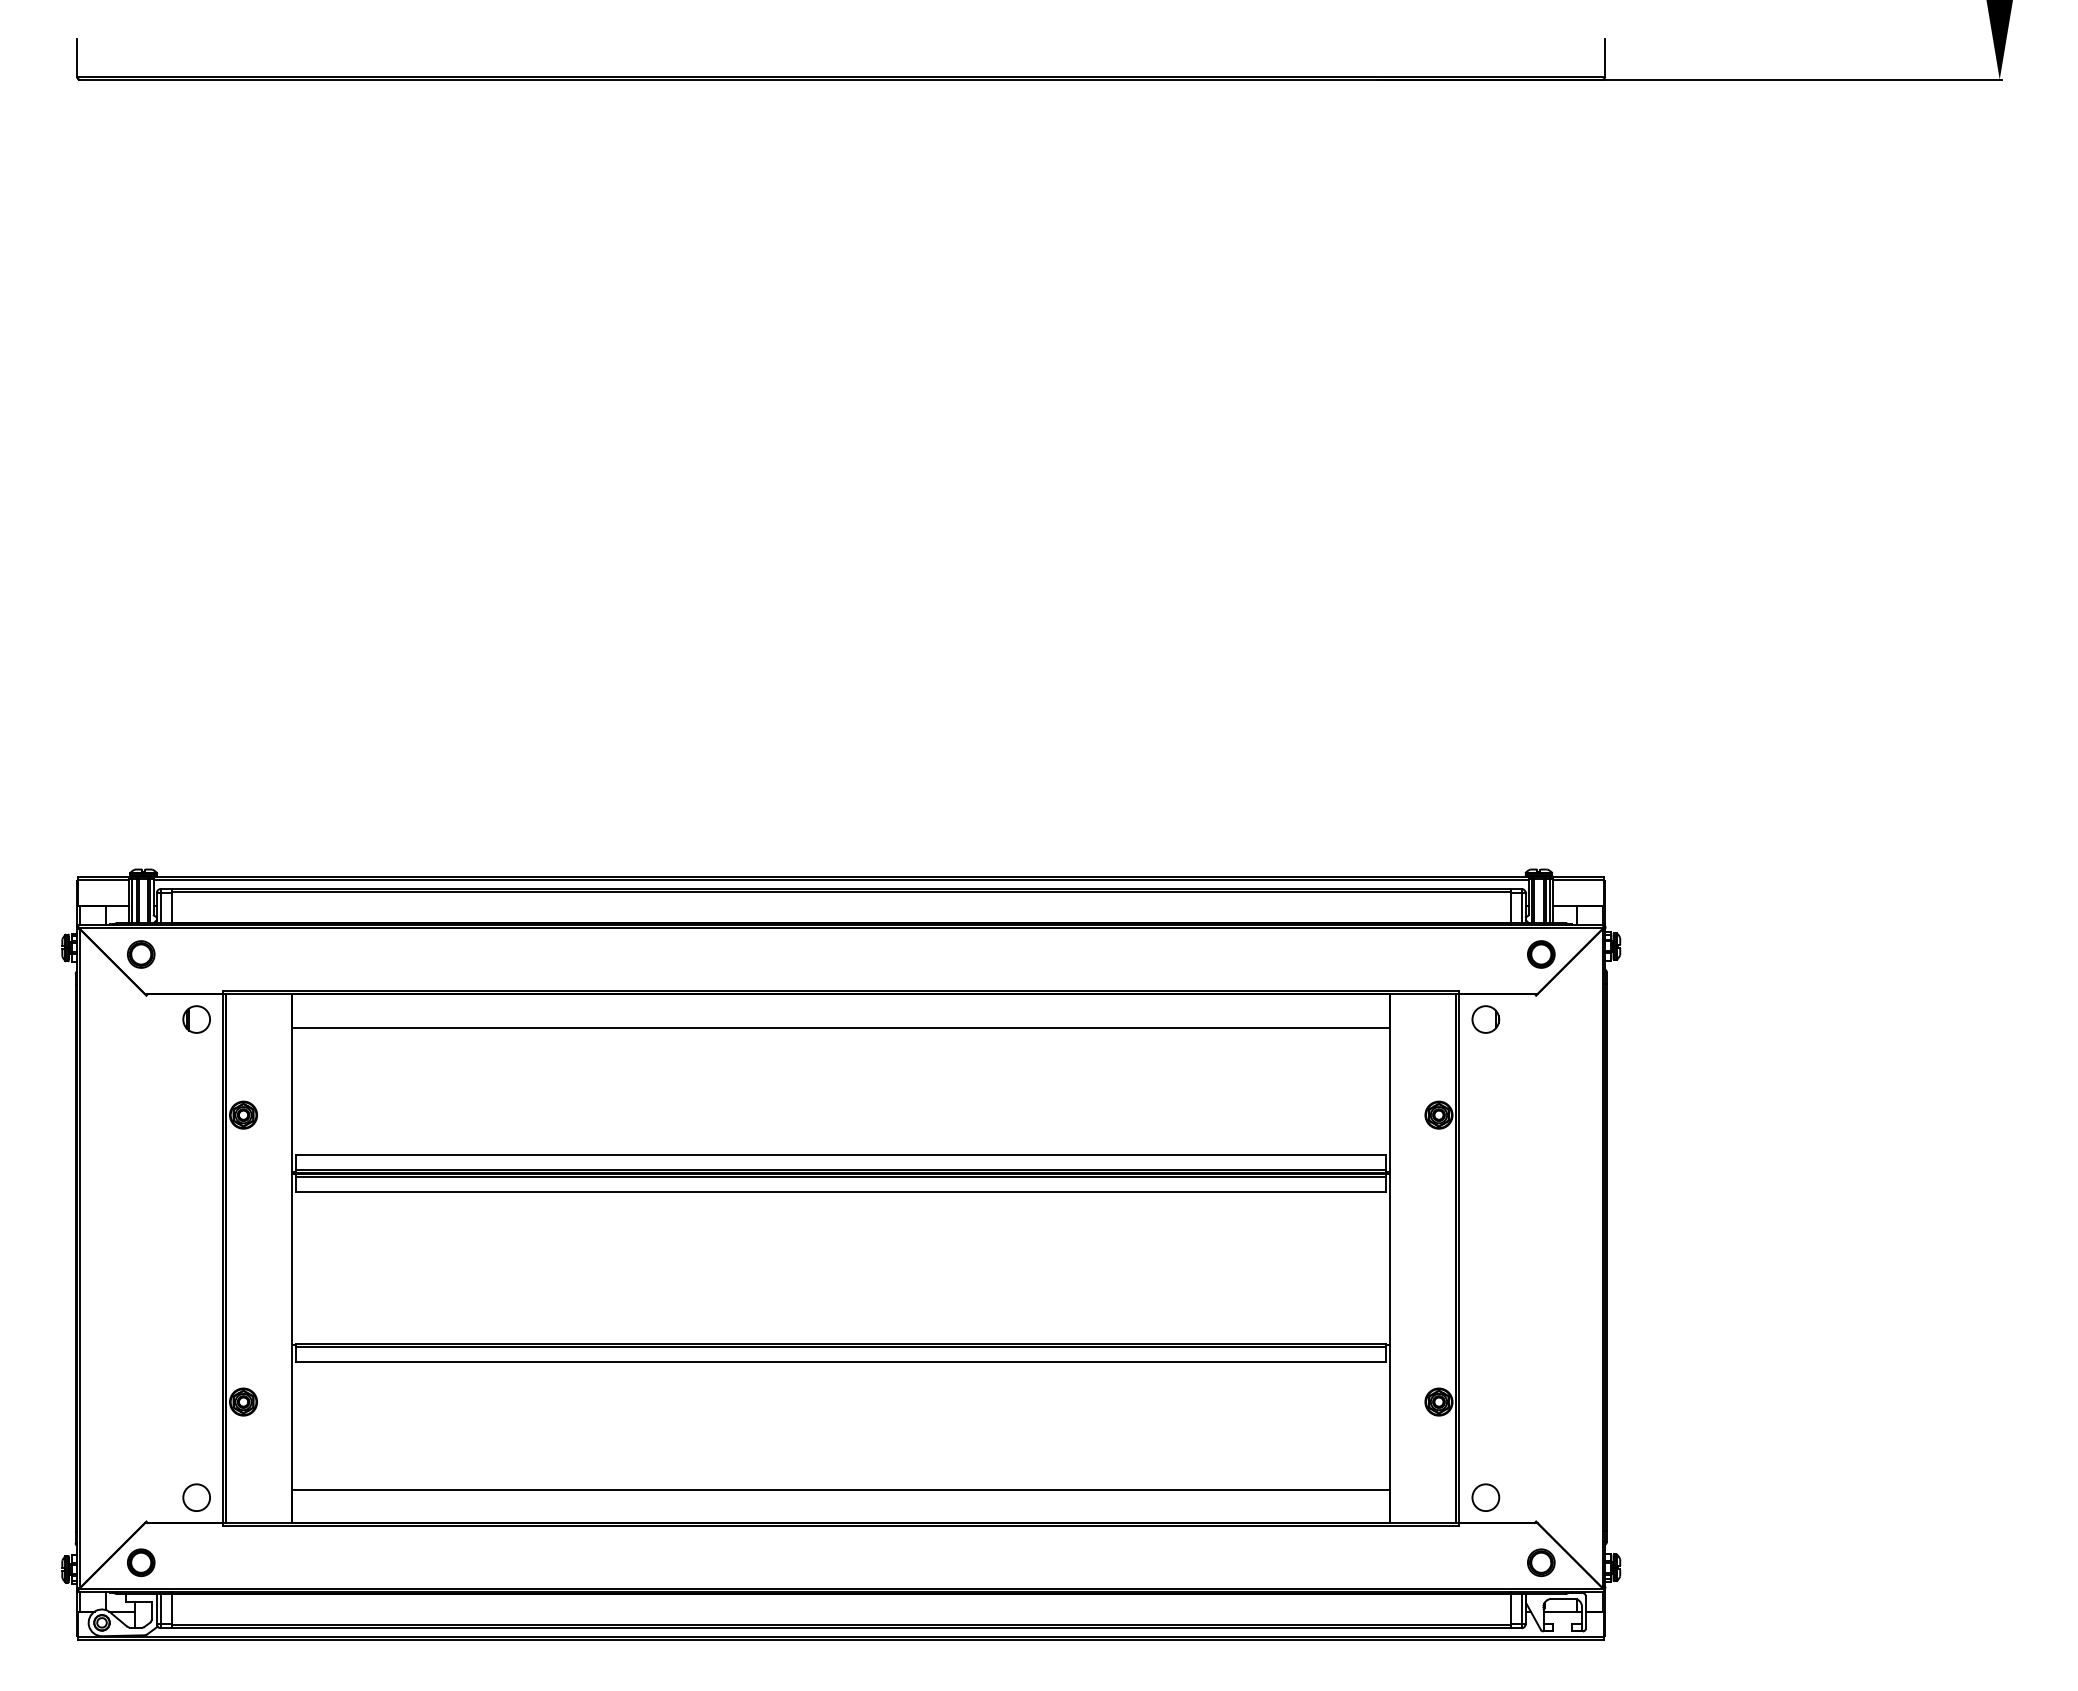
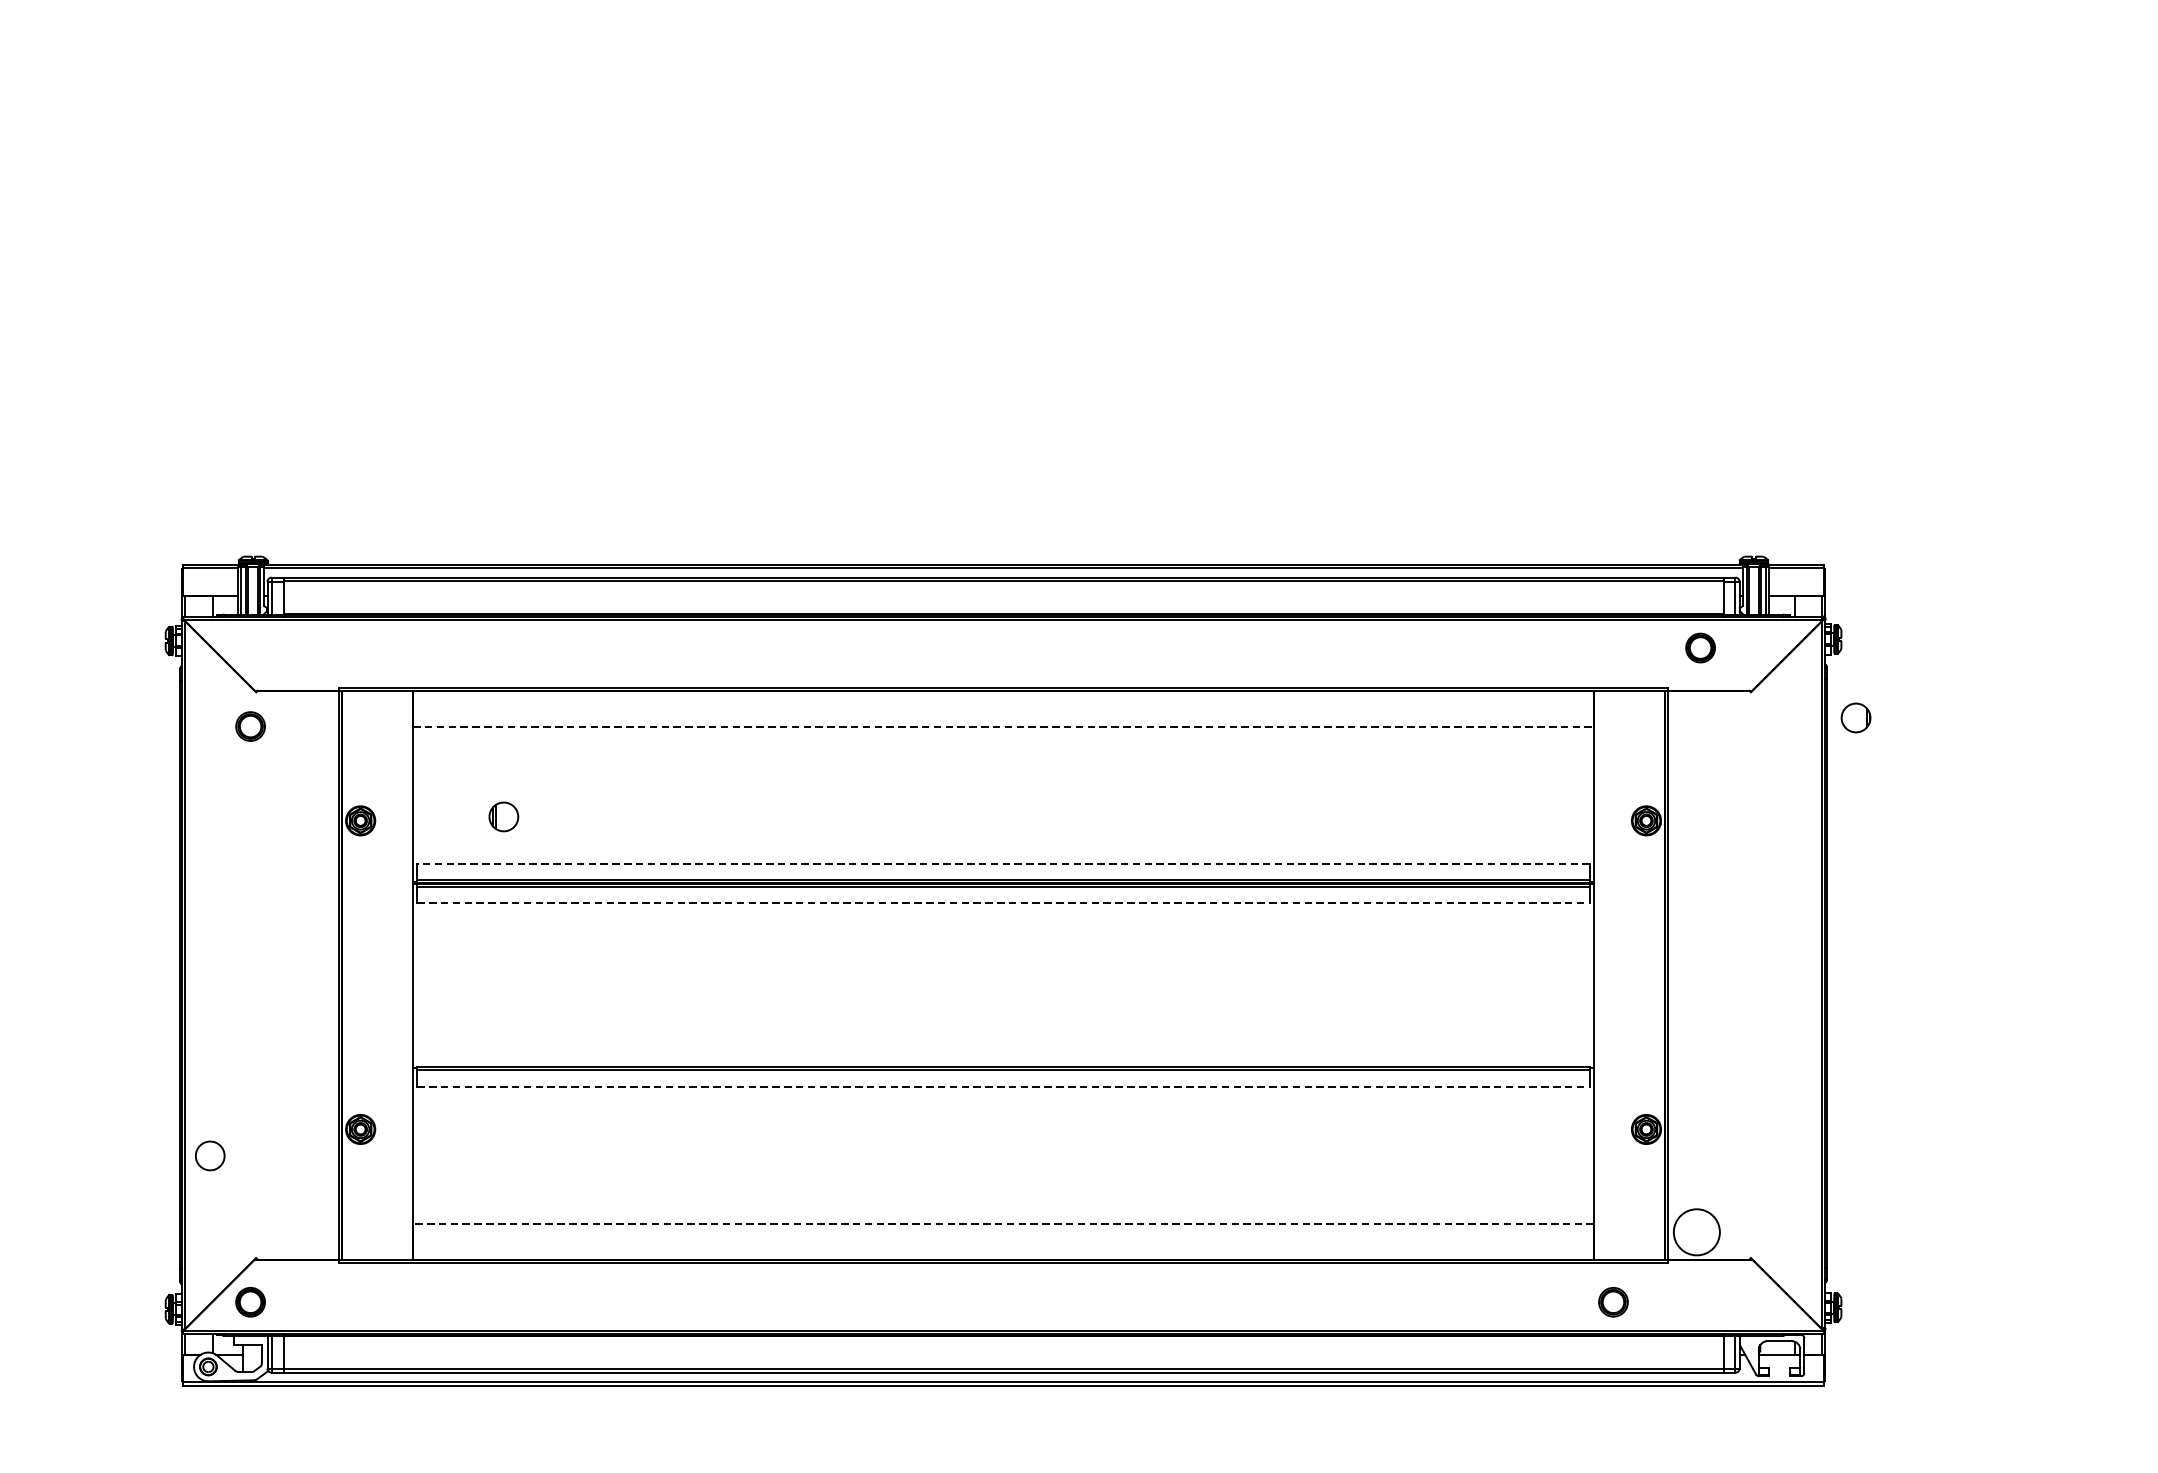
part: (141, 954) -> (250, 726), moved
part: (1541, 954) -> (1700, 648), moved
part: (196, 1019) -> (503, 816), moved
part: (1485, 1019) -> (1855, 717), moved
line: (841, 1027) -> (1003, 726), solid -> dashed
line: (840, 1154) -> (1002, 863), solid -> dashed
line: (841, 1191) -> (1003, 902), solid -> dashed
line: (841, 1362) -> (1003, 1086), solid -> dashed
line: (841, 1489) -> (1003, 1223), solid -> dashed
circle: (196, 1497) -> (210, 1155), moved
circle: (1485, 1497) -> (1696, 1232), size x1.6
part: (1541, 1562) -> (1613, 1302), moved

